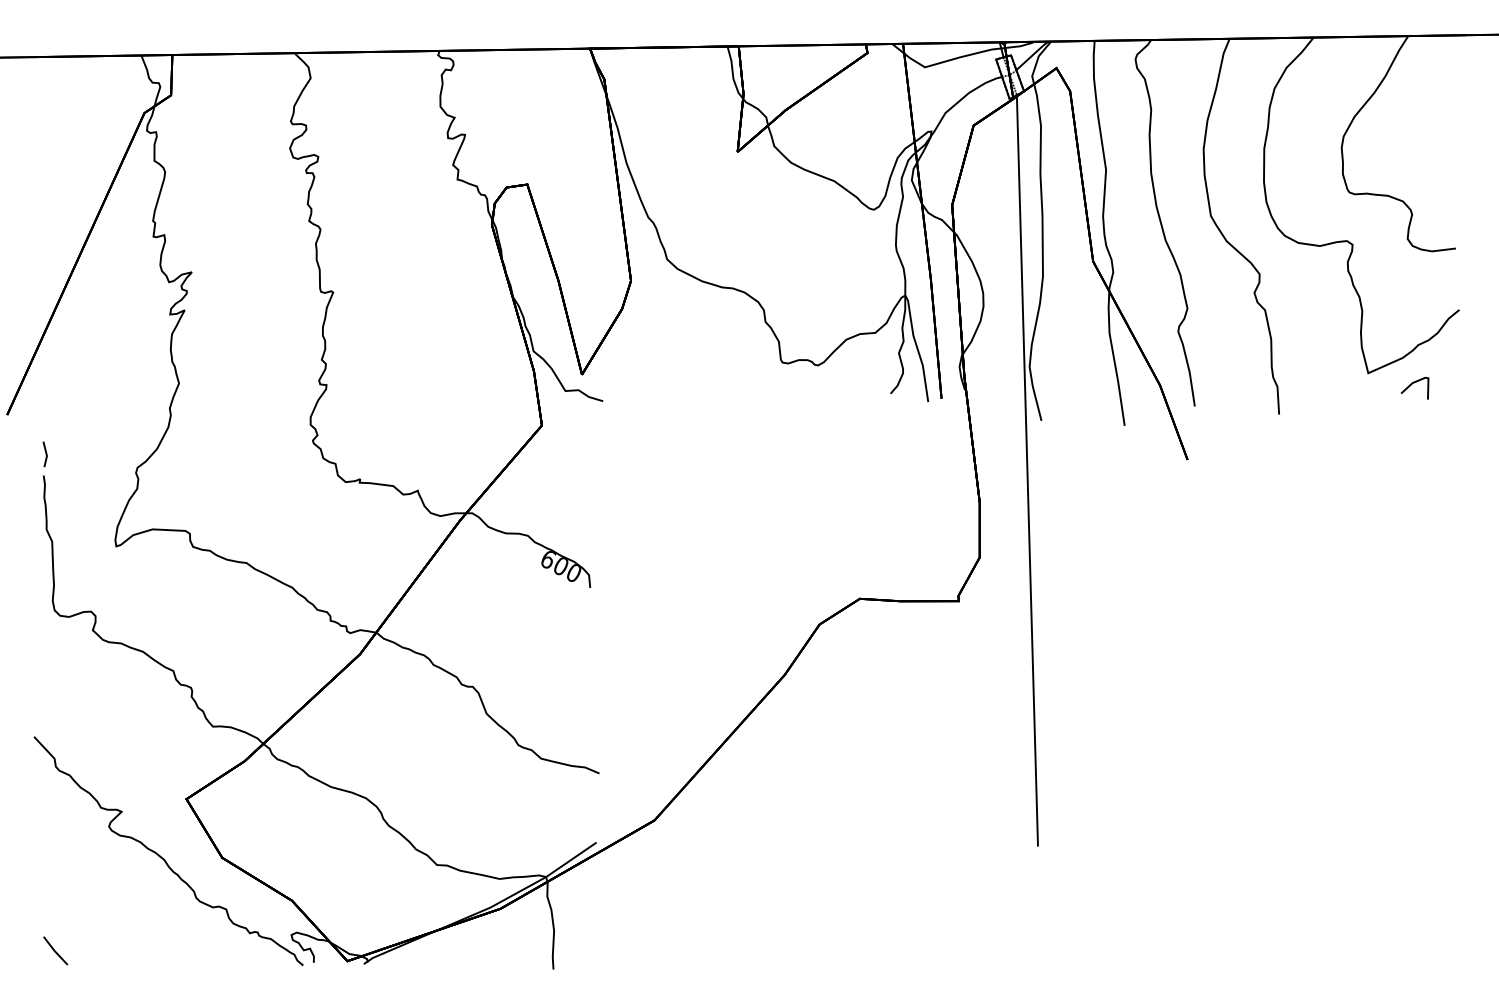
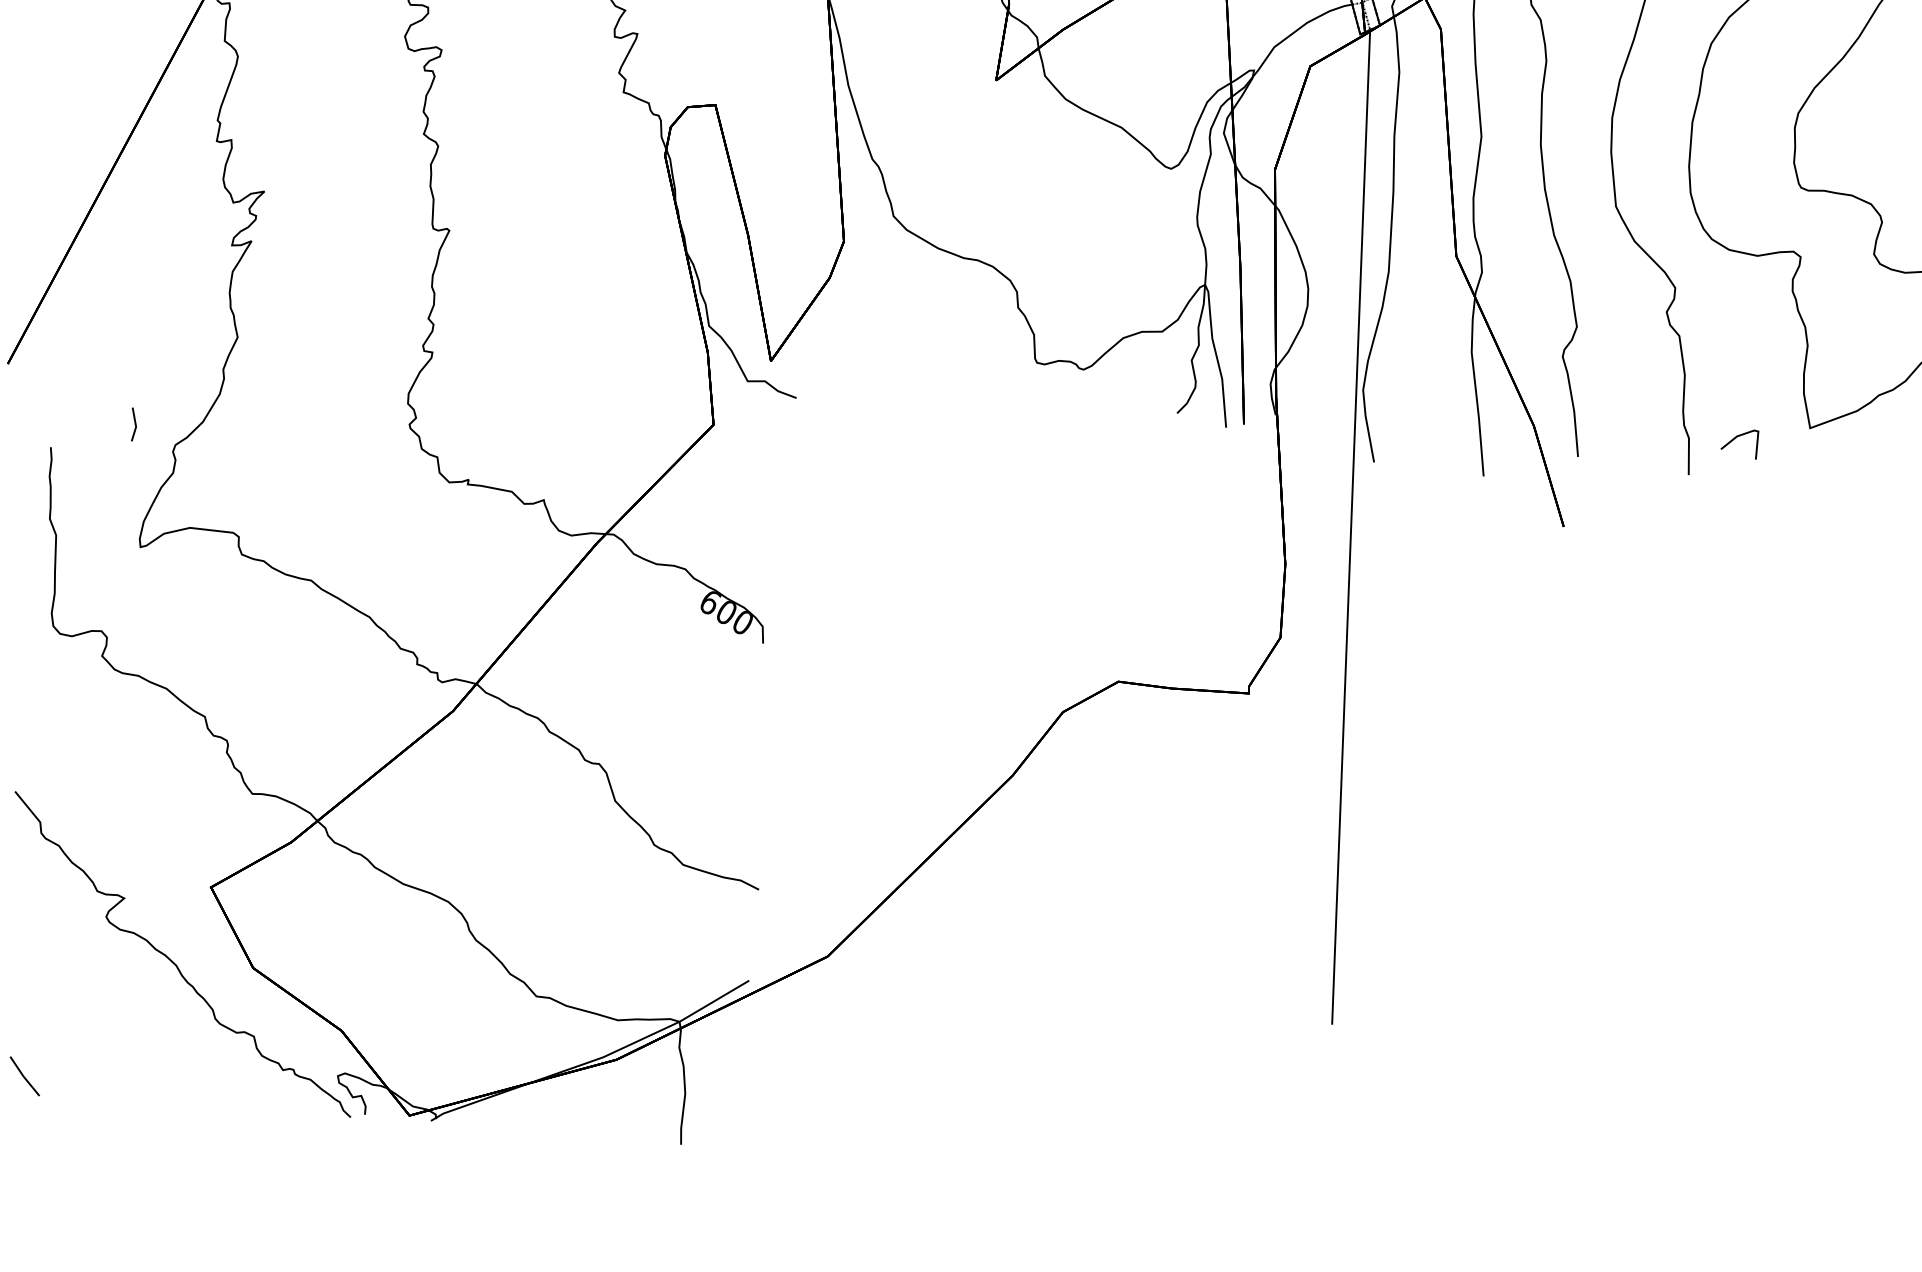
line: (1412, 384) -> (1736, 438), moved
line: (45, 454) -> (134, 424), moved

